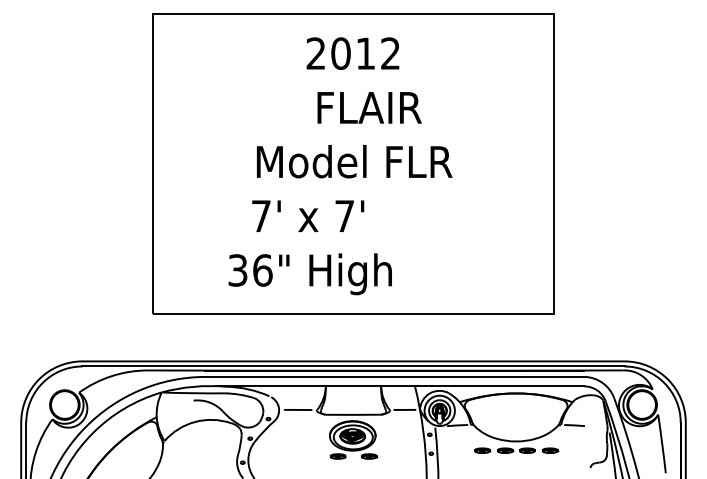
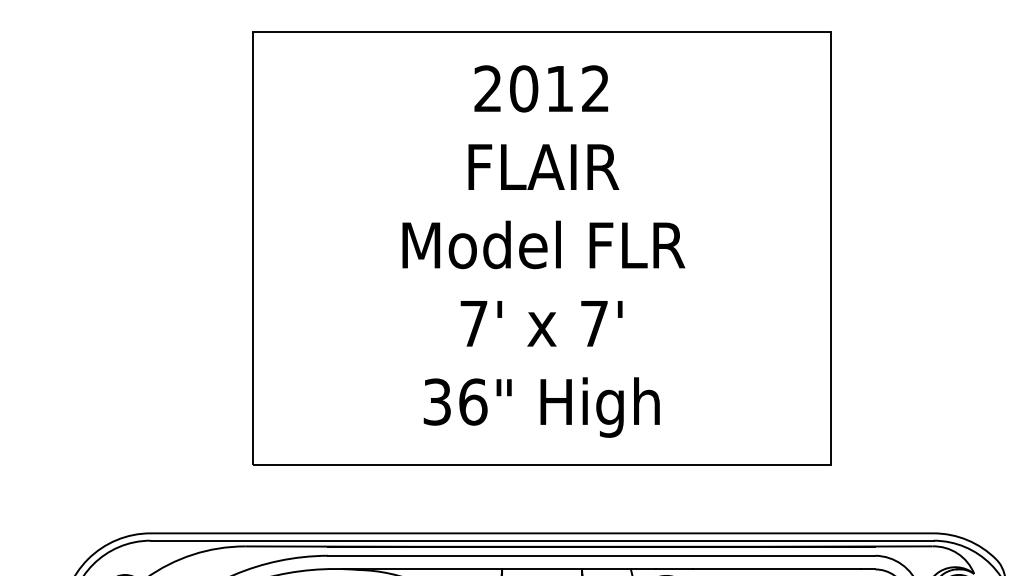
text: (369, 107) -> (543, 166), moved
text: (308, 215) -> (542, 322), moved
text: (309, 274) -> (540, 407), moved

